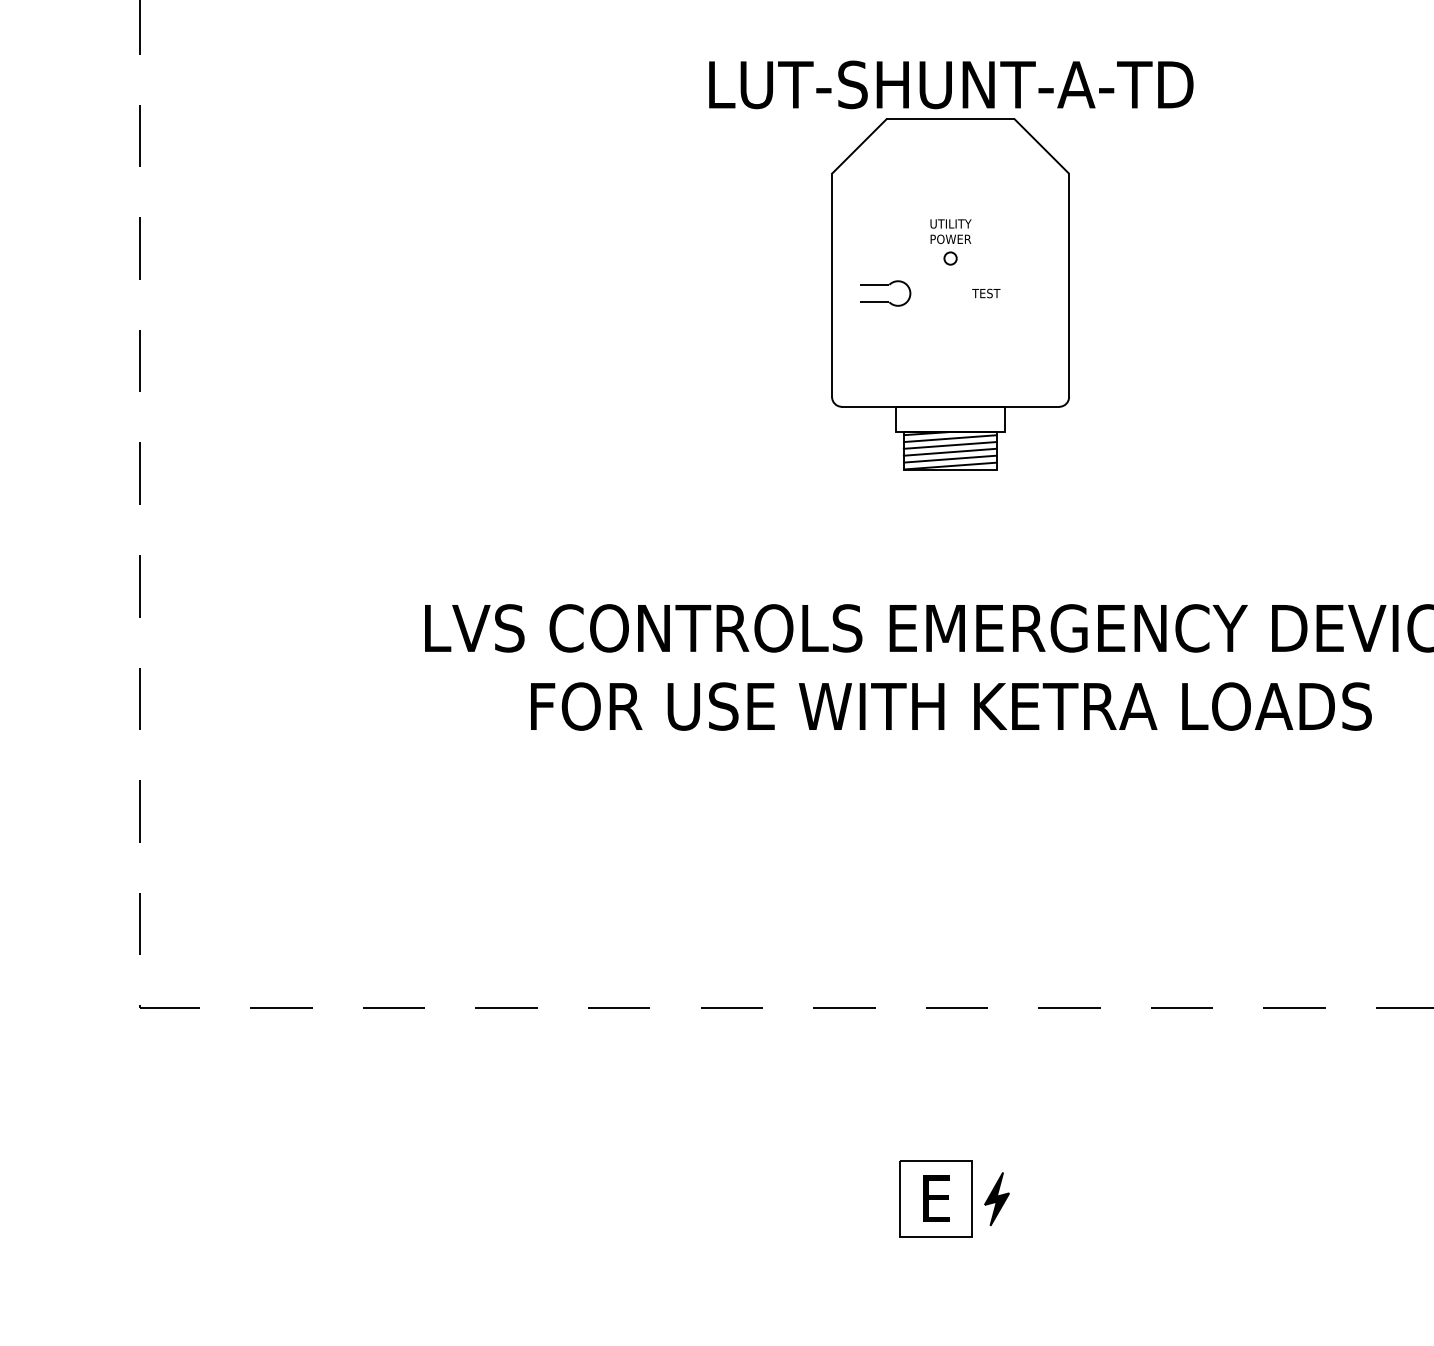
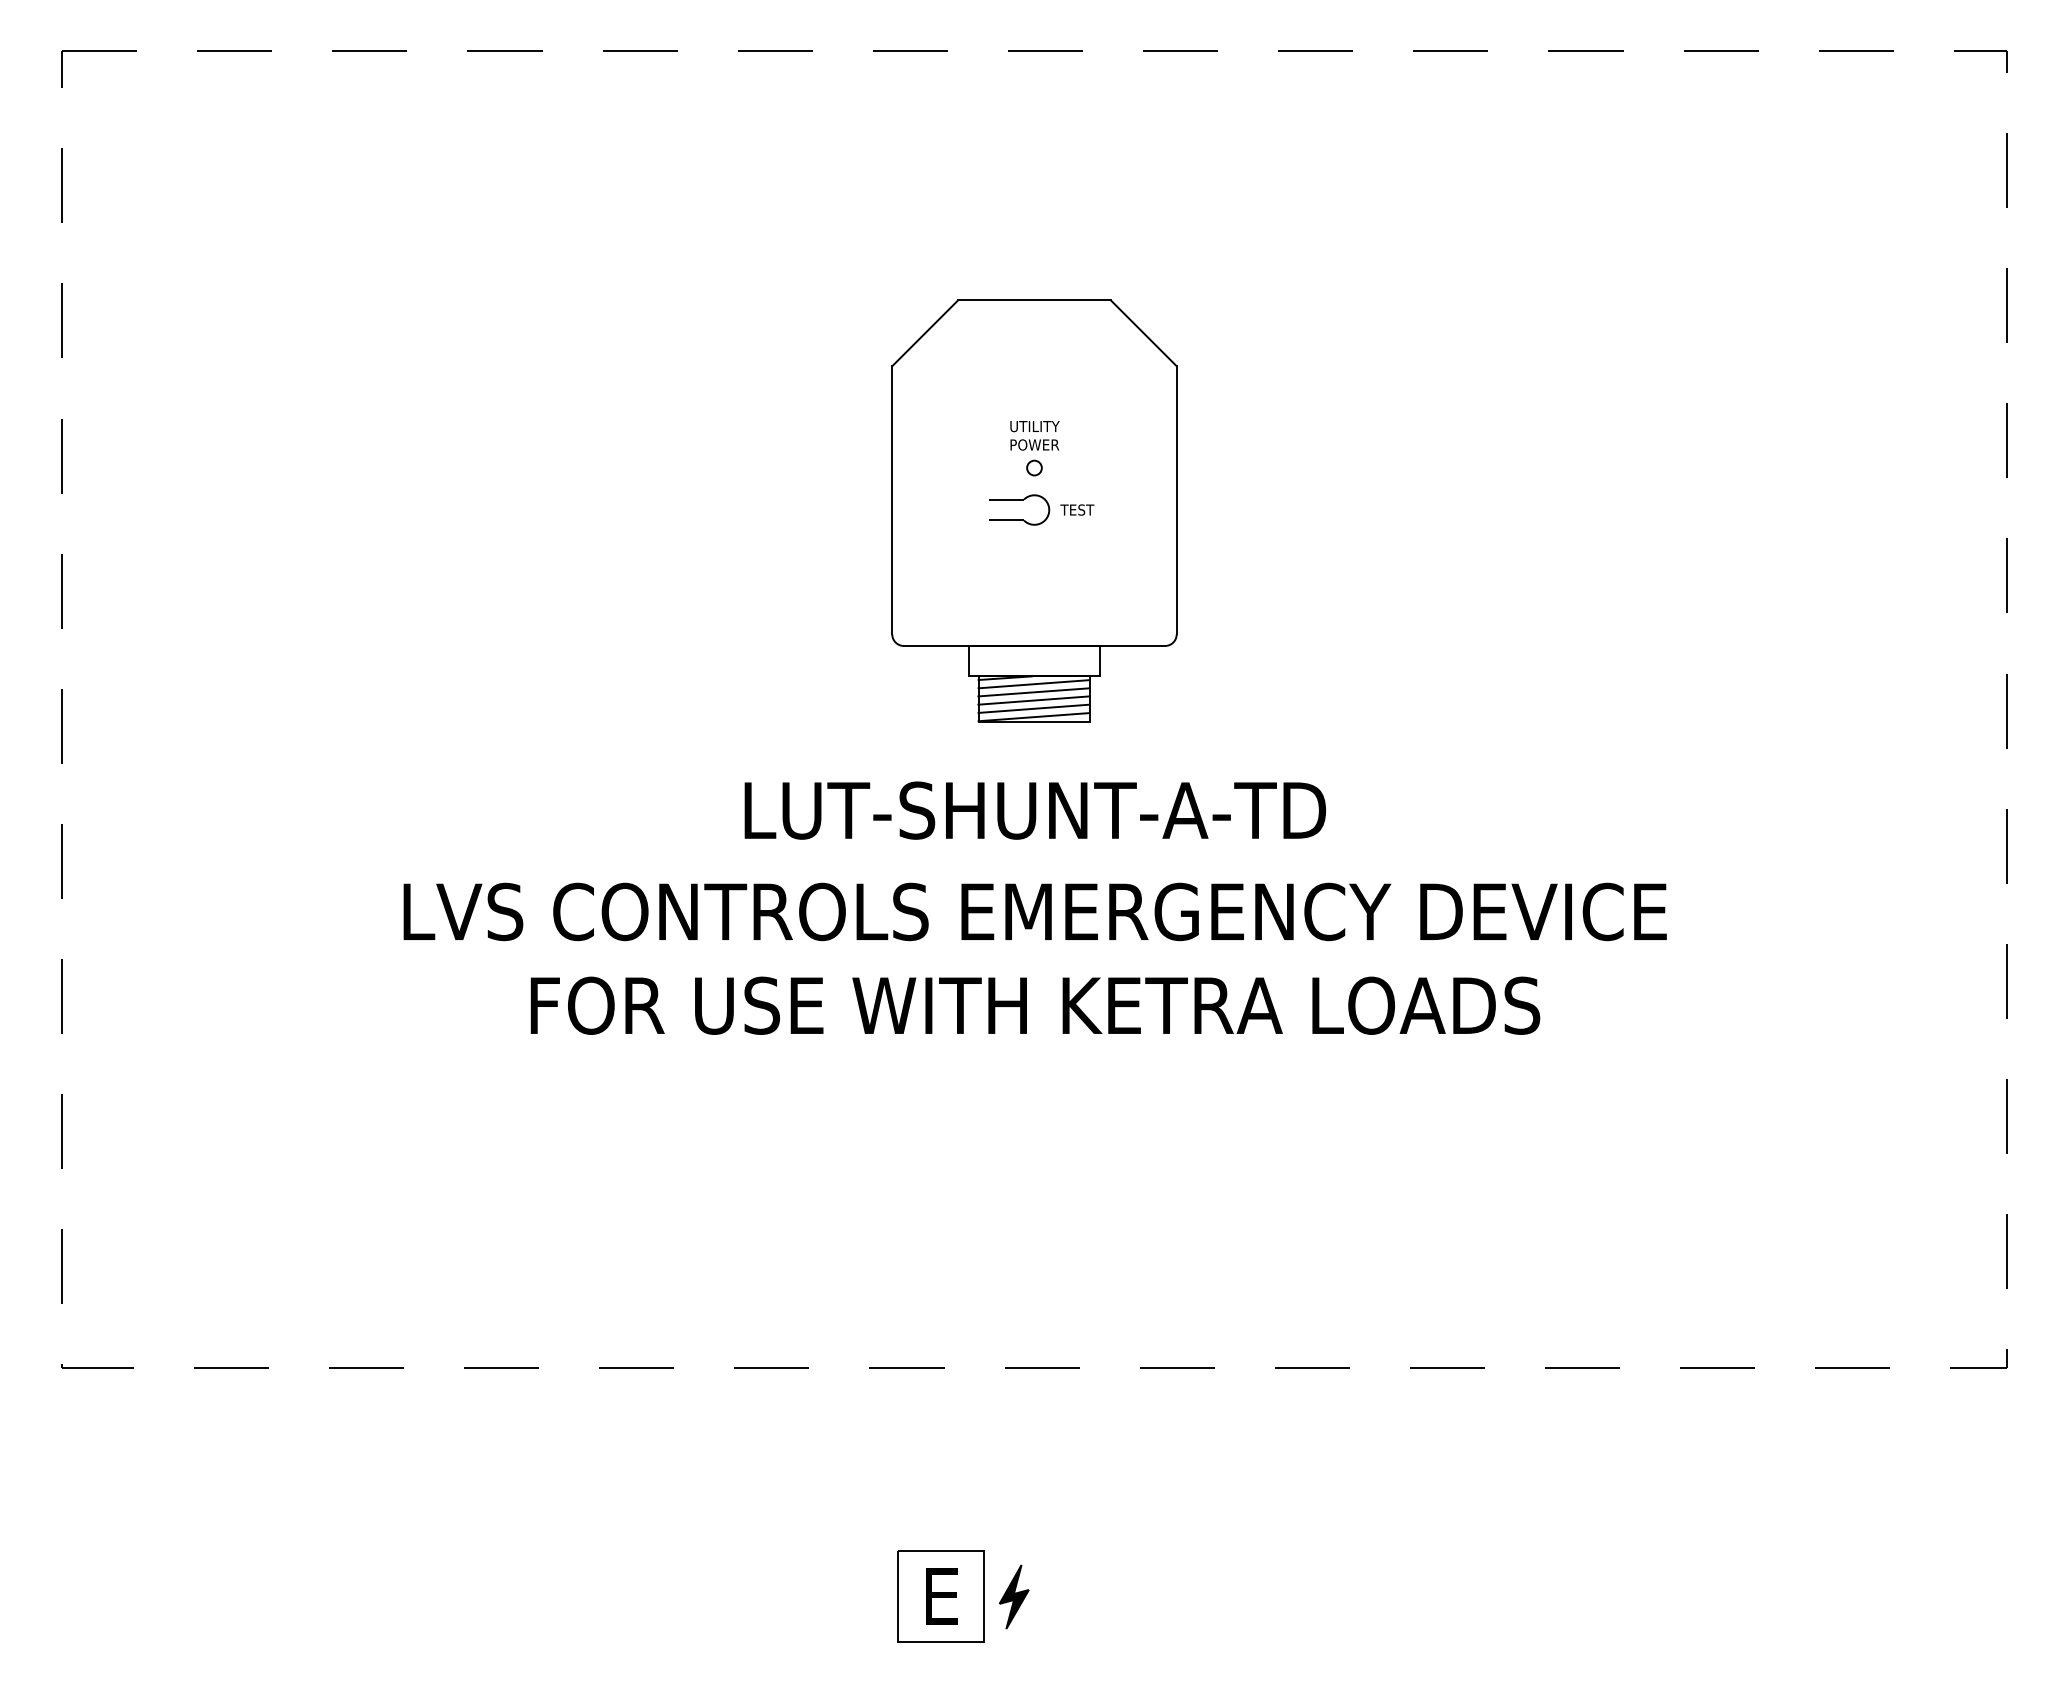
text: (951, 84) -> (1035, 810), moved
part: (885, 285) -> (1019, 500), moved
part: (954, 1198) -> (963, 1596), moved

